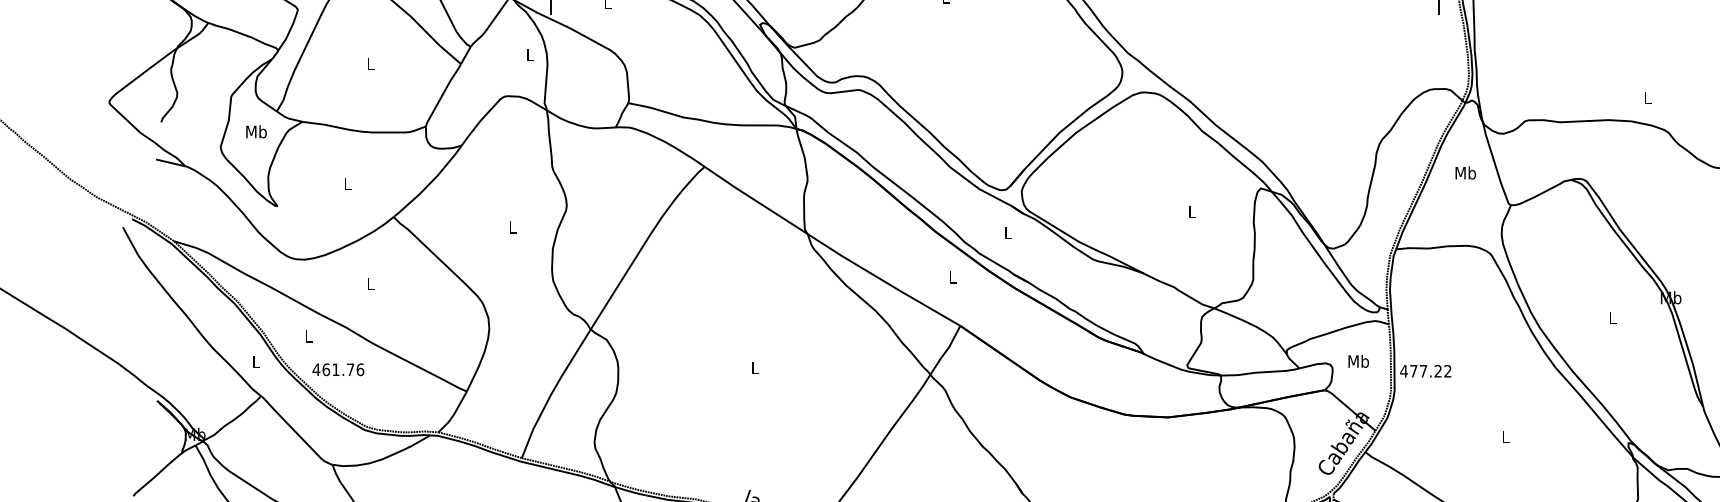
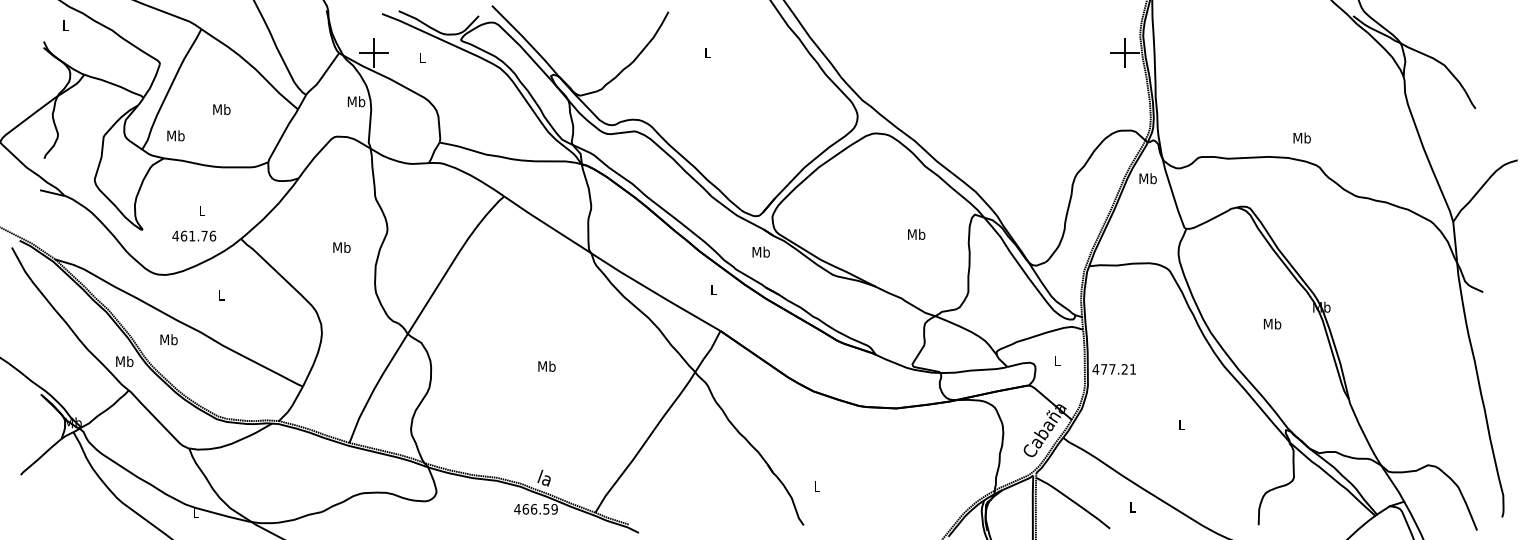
text: (530, 54) -> (356, 101), L -> Mb
text: (370, 64) -> (221, 109), L -> Mb
text: (1647, 97) -> (1301, 137), L -> Mb
text: (255, 131) -> (175, 135), moved
text: (1465, 172) -> (1147, 178), moved
text: (1191, 210) -> (916, 233), L -> Mb
text: (512, 227) -> (341, 247), L -> Mb
text: (1007, 231) -> (760, 251), L -> Mb
text: (1612, 317) -> (1272, 323), L -> Mb
text: (307, 335) -> (168, 339), L -> Mb
text: (1358, 360) -> (1057, 360), Mb -> L
text: (255, 361) -> (124, 361), L -> Mb
text: (754, 367) -> (546, 366), L -> Mb
text: (338, 369) -> (194, 235), moved
text: (1447, 371) -> (1132, 369), 477.22 -> 477.21

